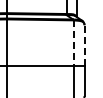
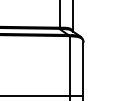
line: (74, 43) -> (70, 66), dashed -> solid
line: (84, 45) -> (83, 69), dashed -> solid

